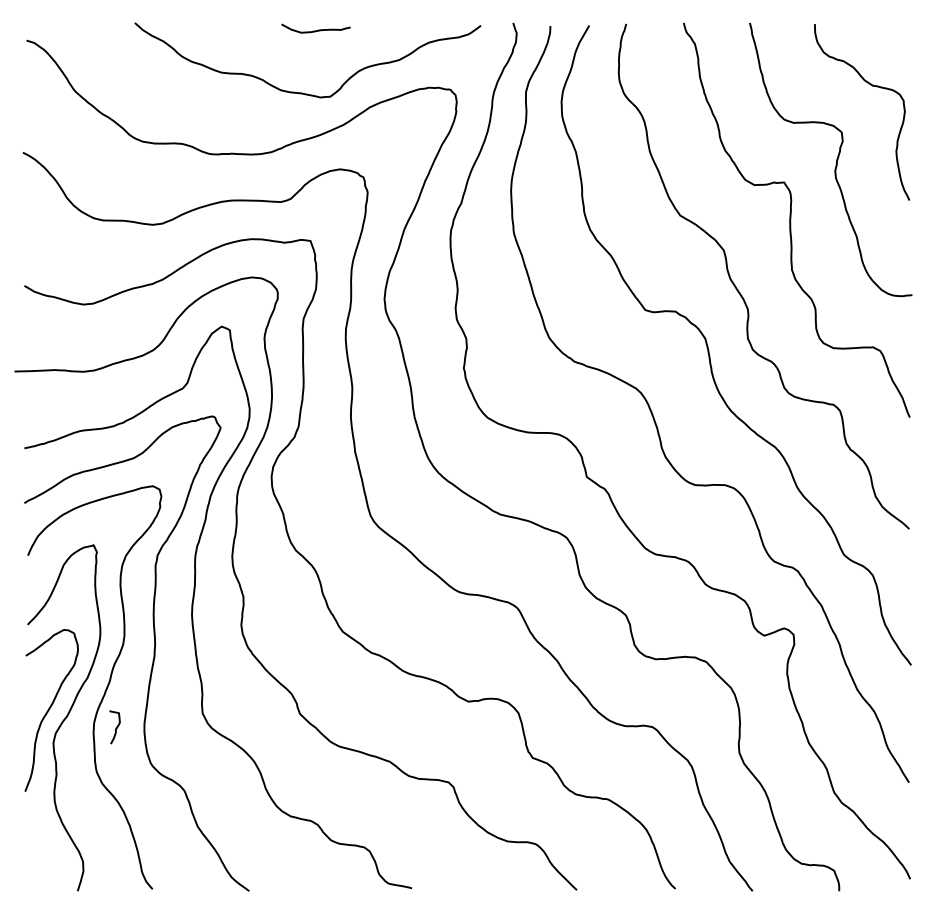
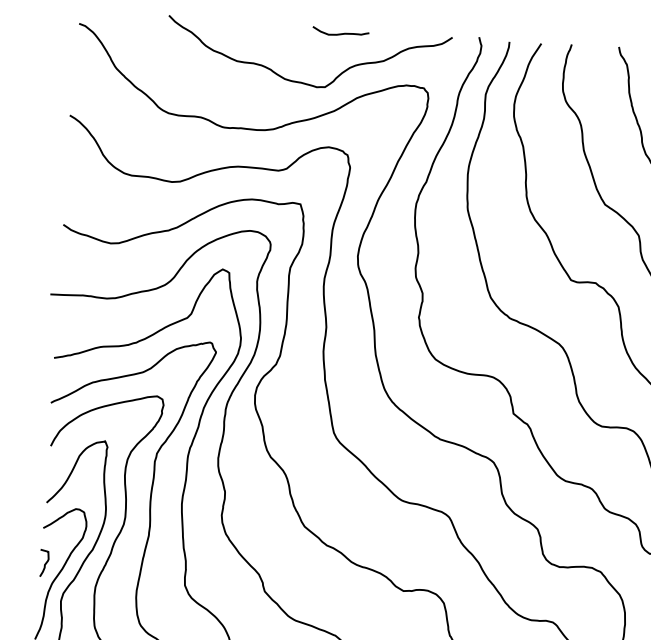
curve: (315, 30) -> (340, 33), moved
curve: (115, 728) -> (44, 564), moved

